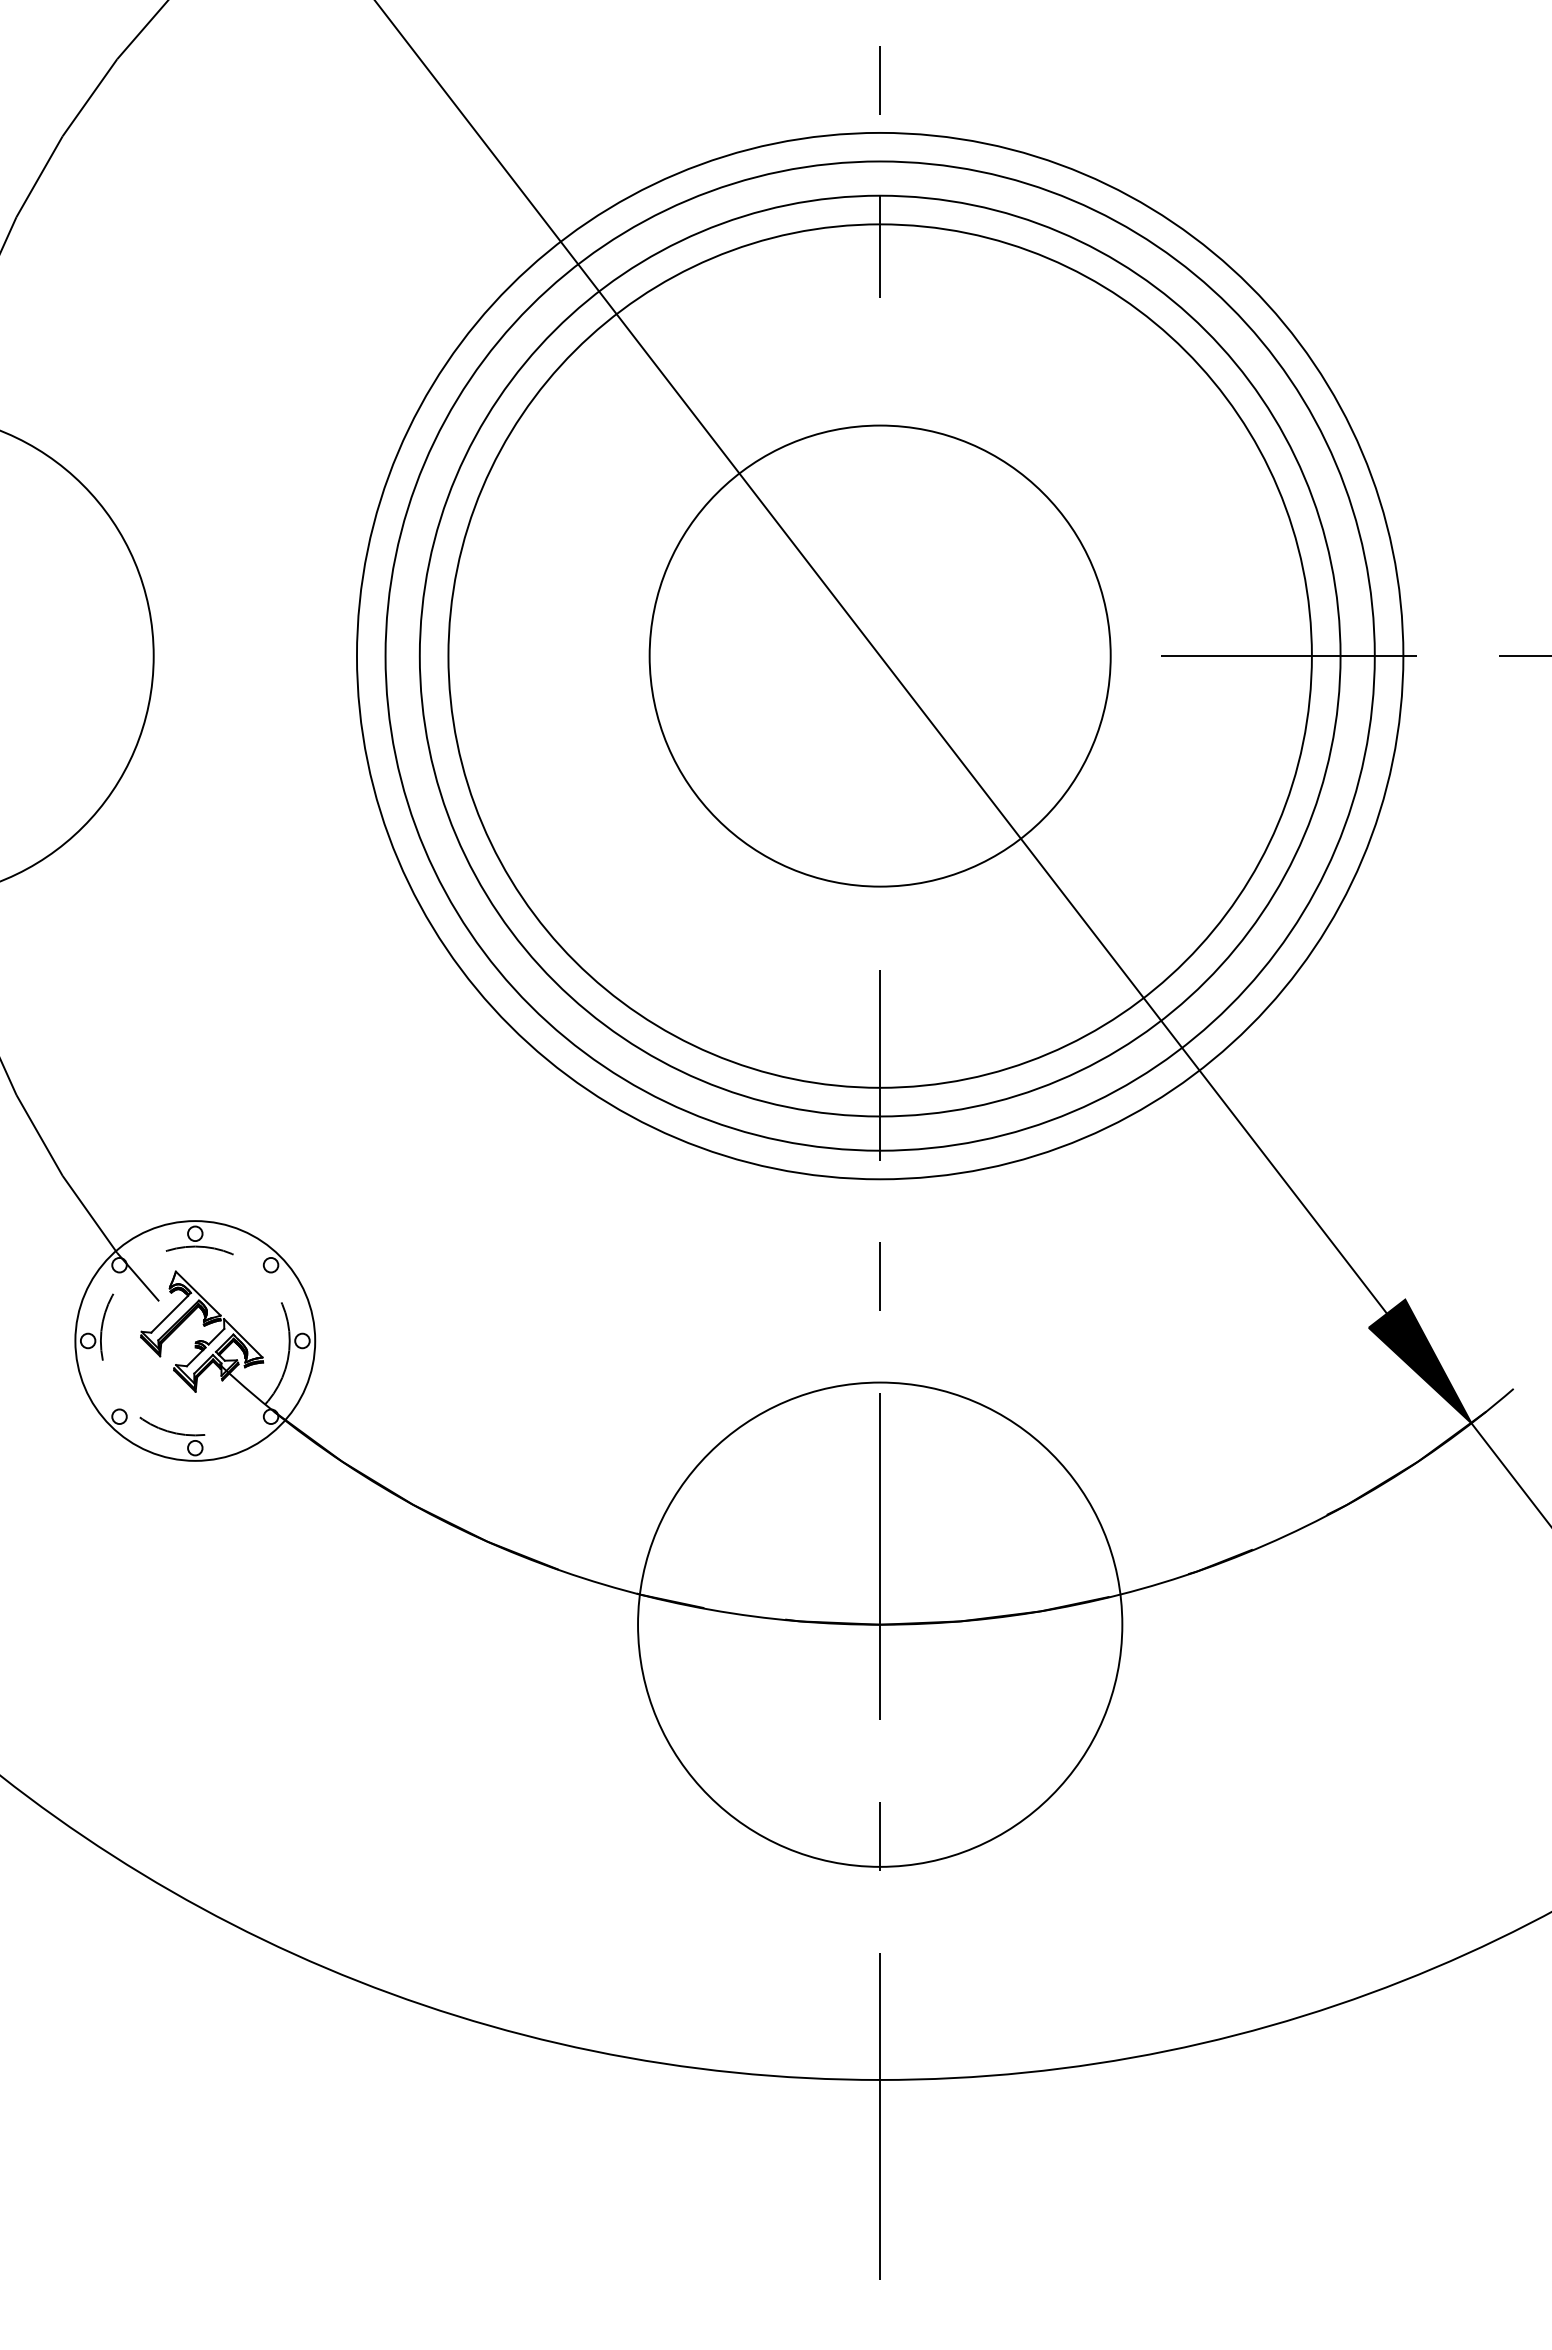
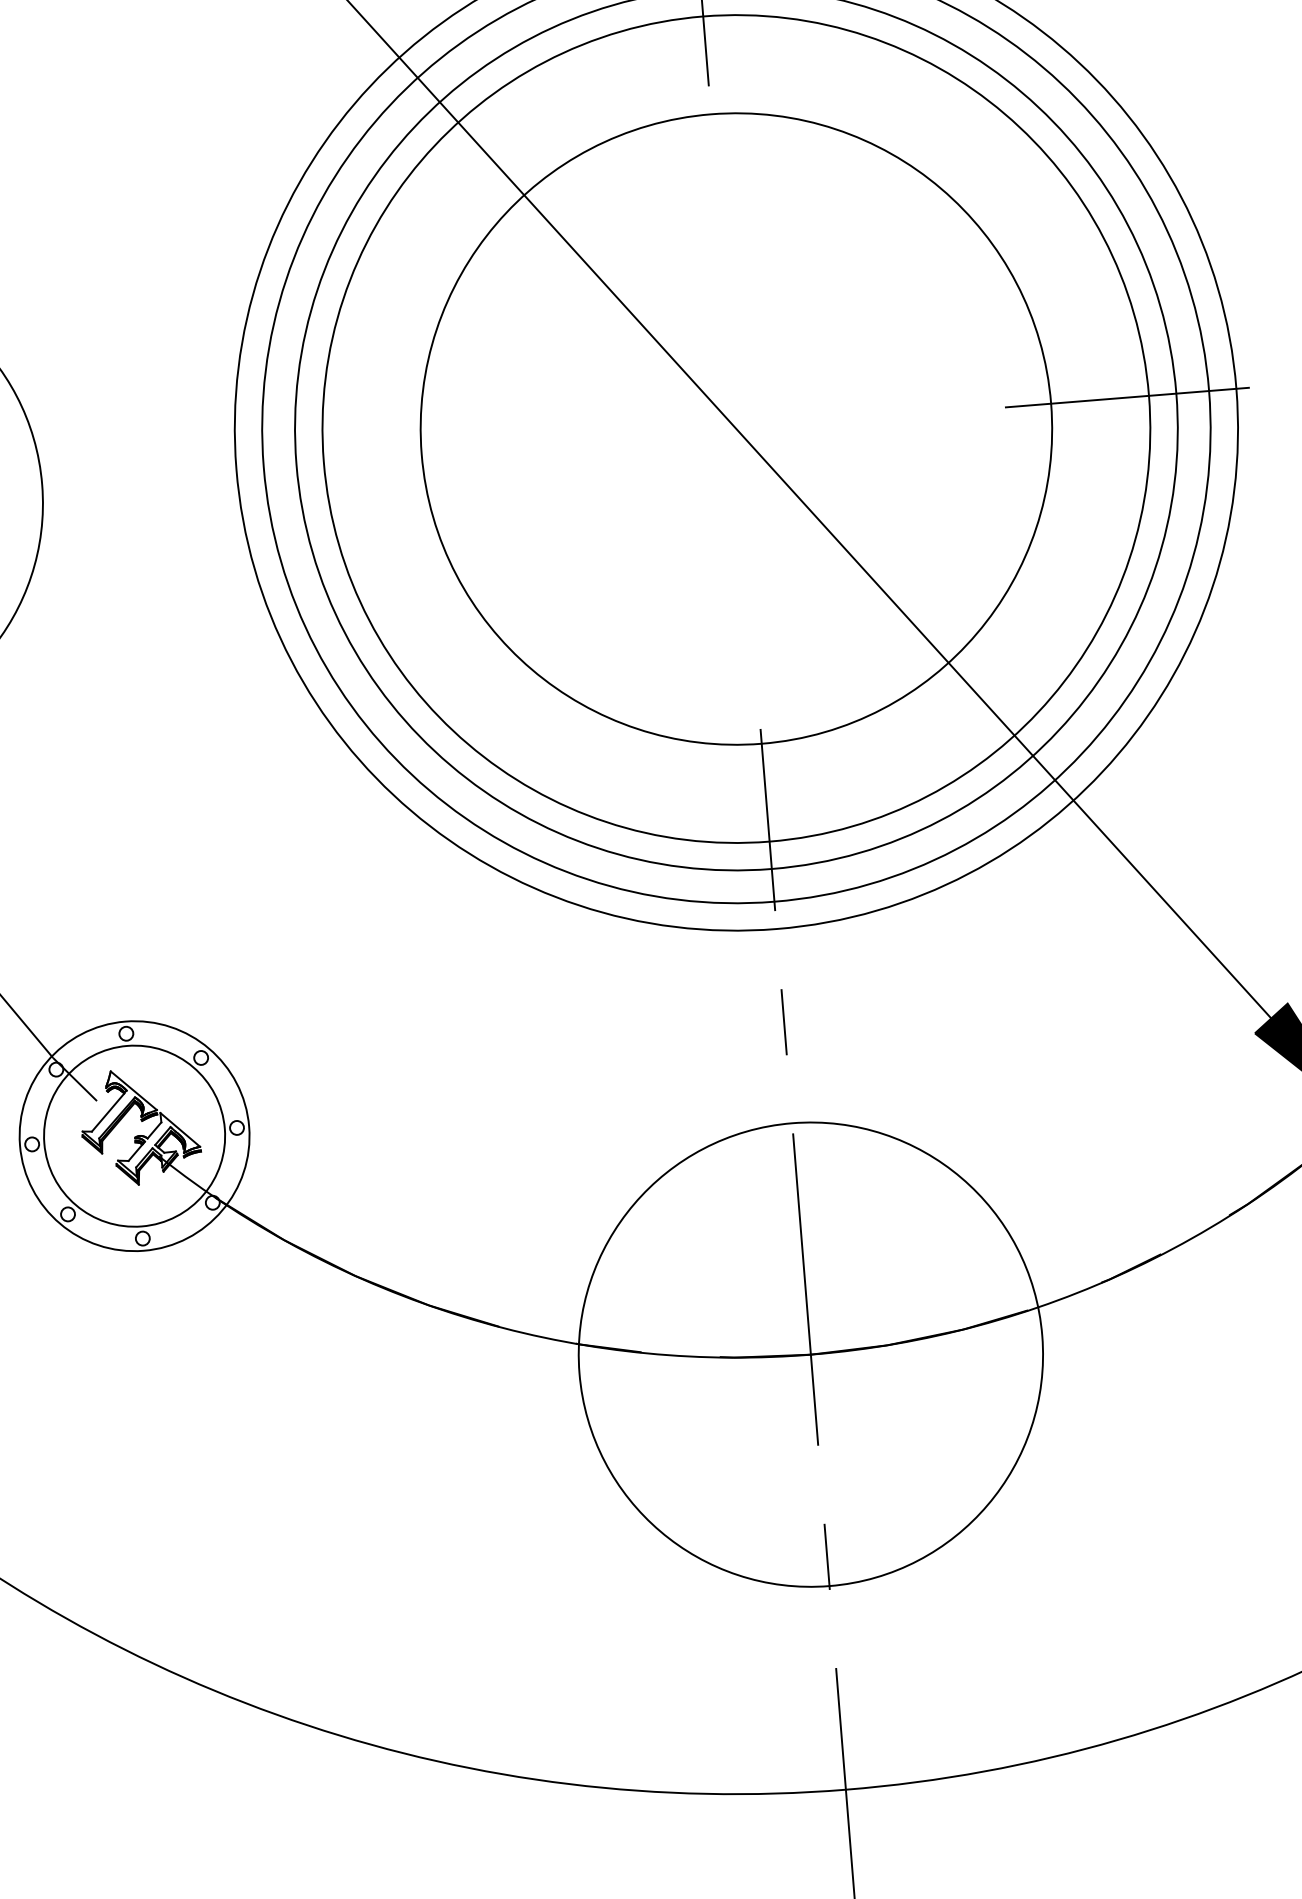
circle: (879, 655) -> (735, 428), size x1.43
circle: (194, 1340) -> (133, 1135), dashed -> solid

